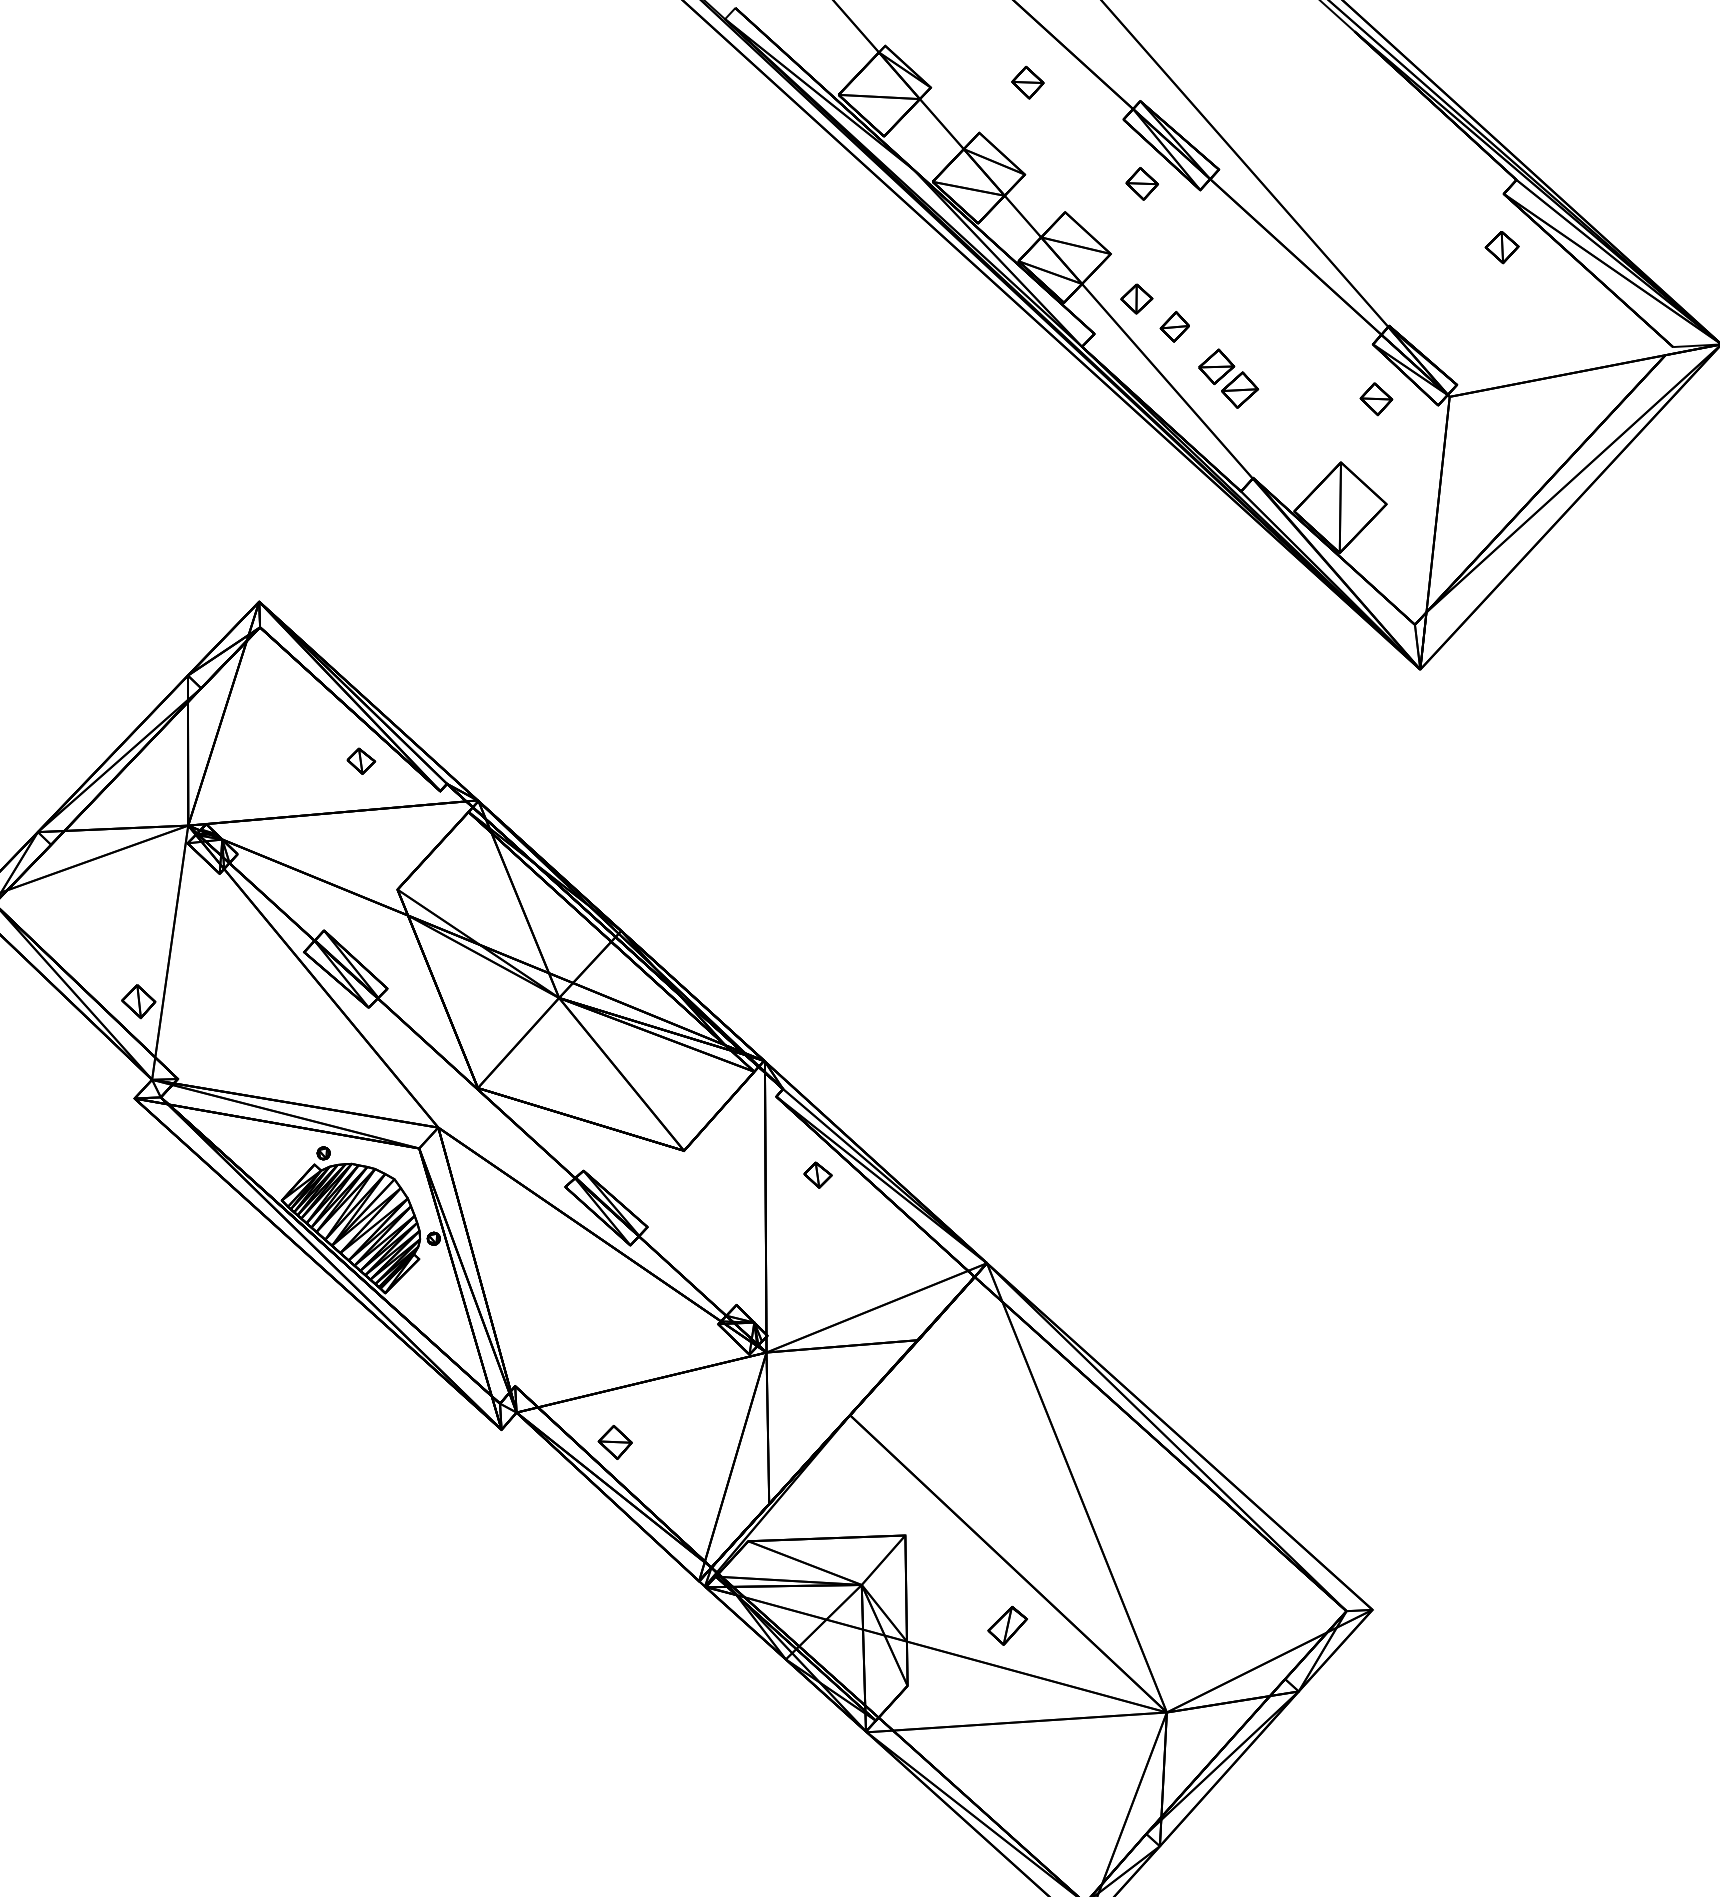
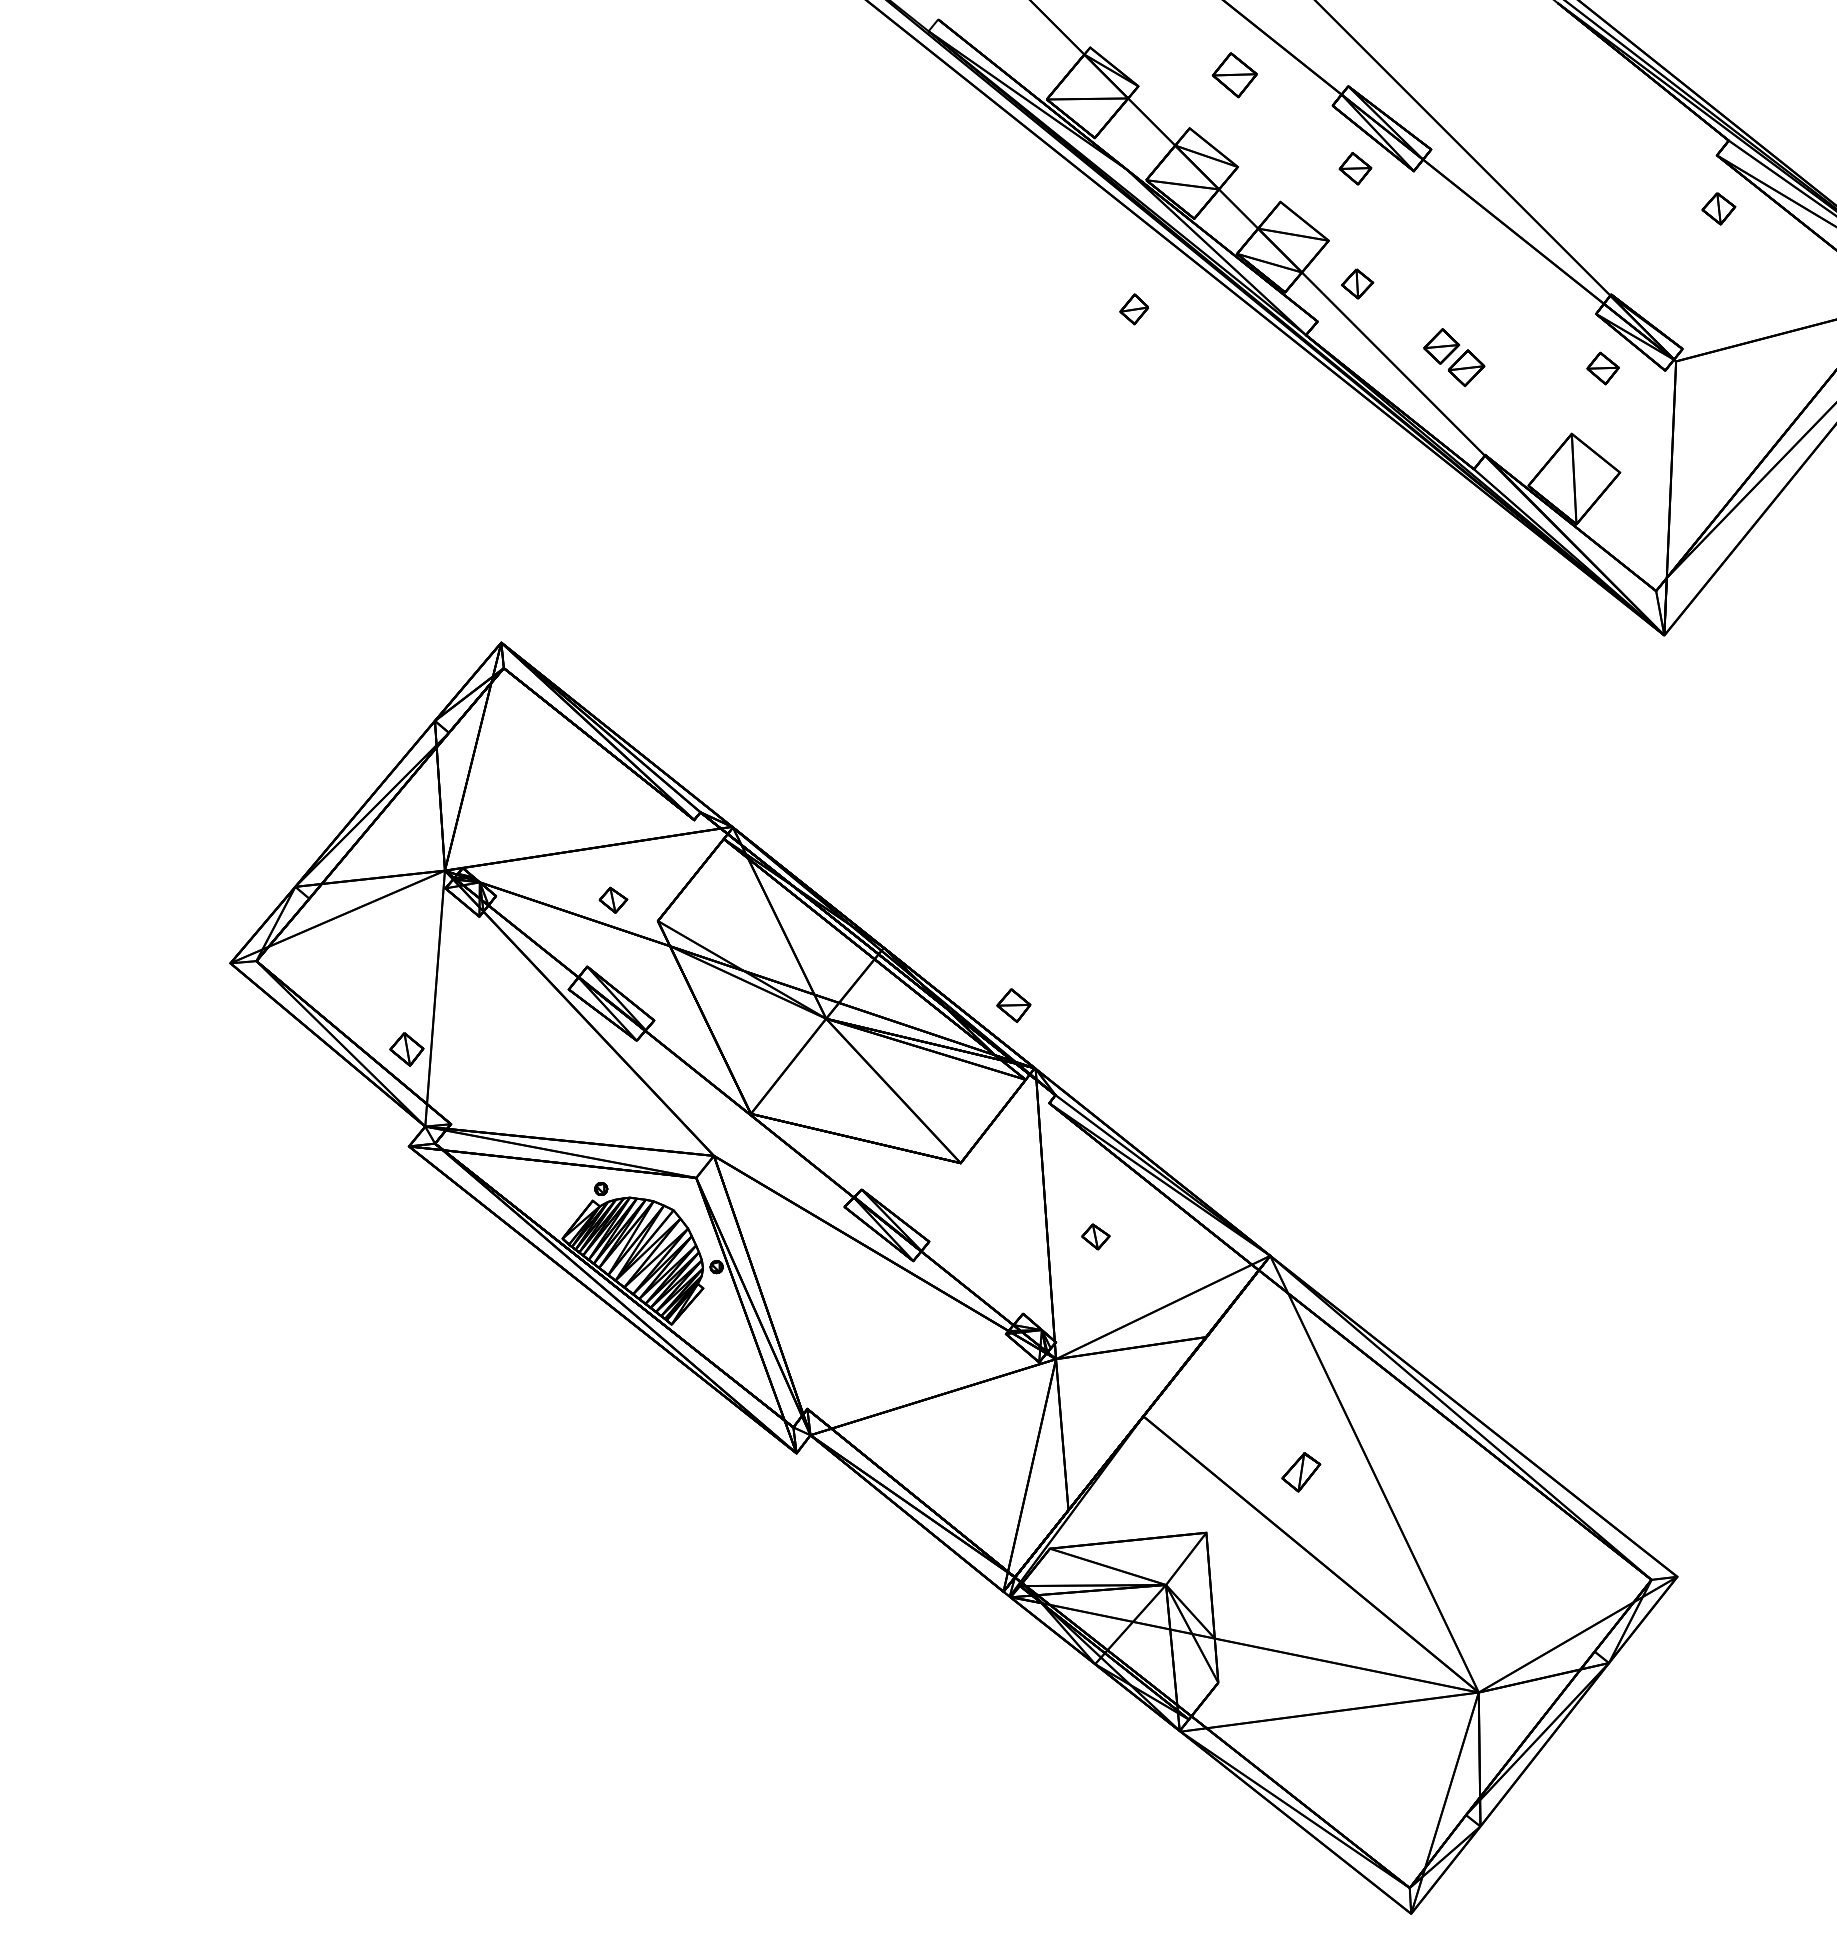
part: (1027, 82) -> (1234, 74), size x1.4
part: (1175, 327) -> (1134, 309), moved
part: (361, 760) -> (613, 899), moved
part: (817, 1174) -> (1095, 1236), moved
part: (614, 1442) -> (1013, 1005), moved
part: (1007, 1626) -> (1301, 1472), moved

